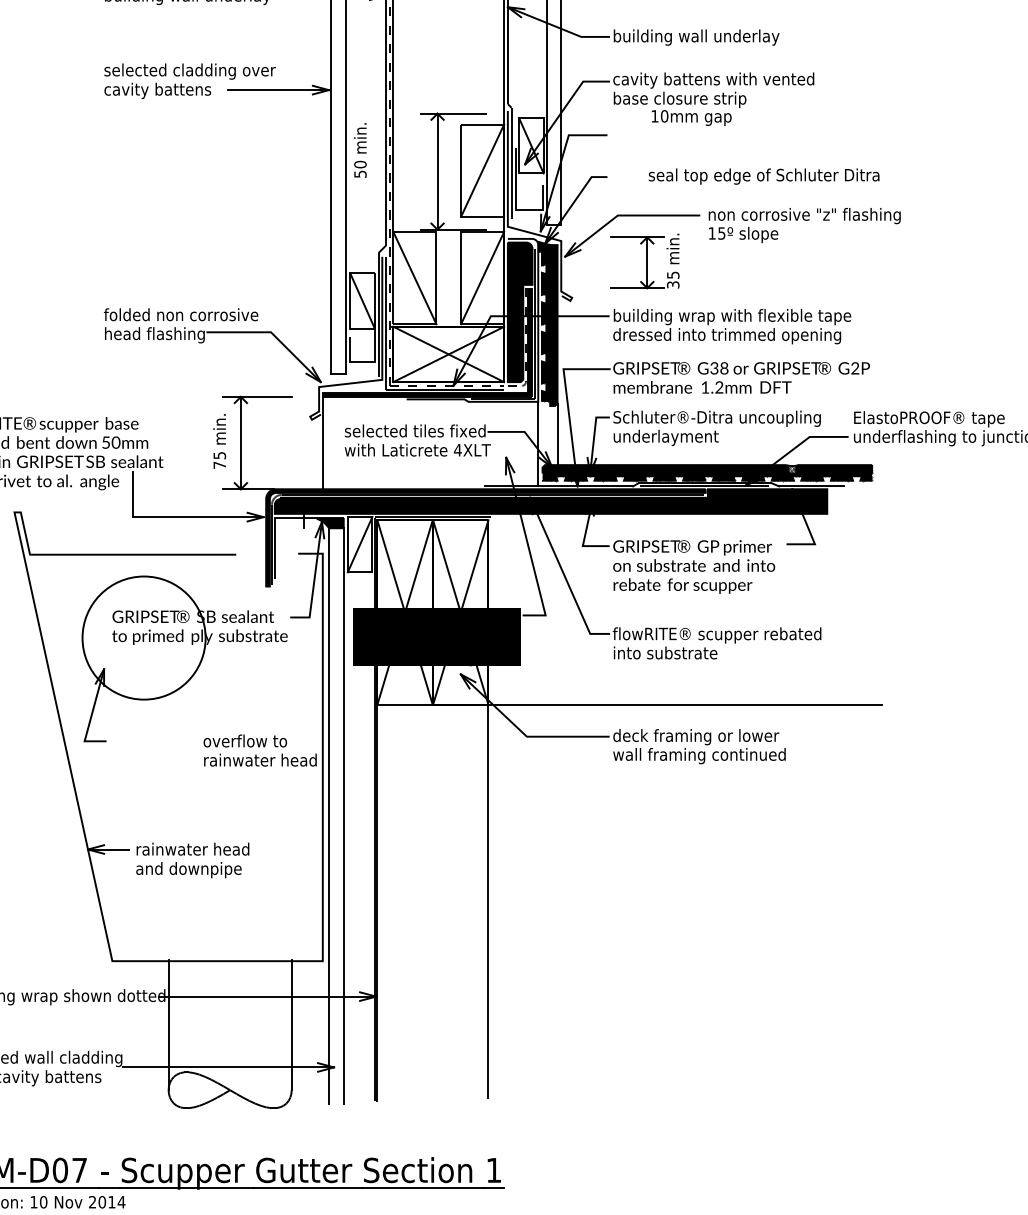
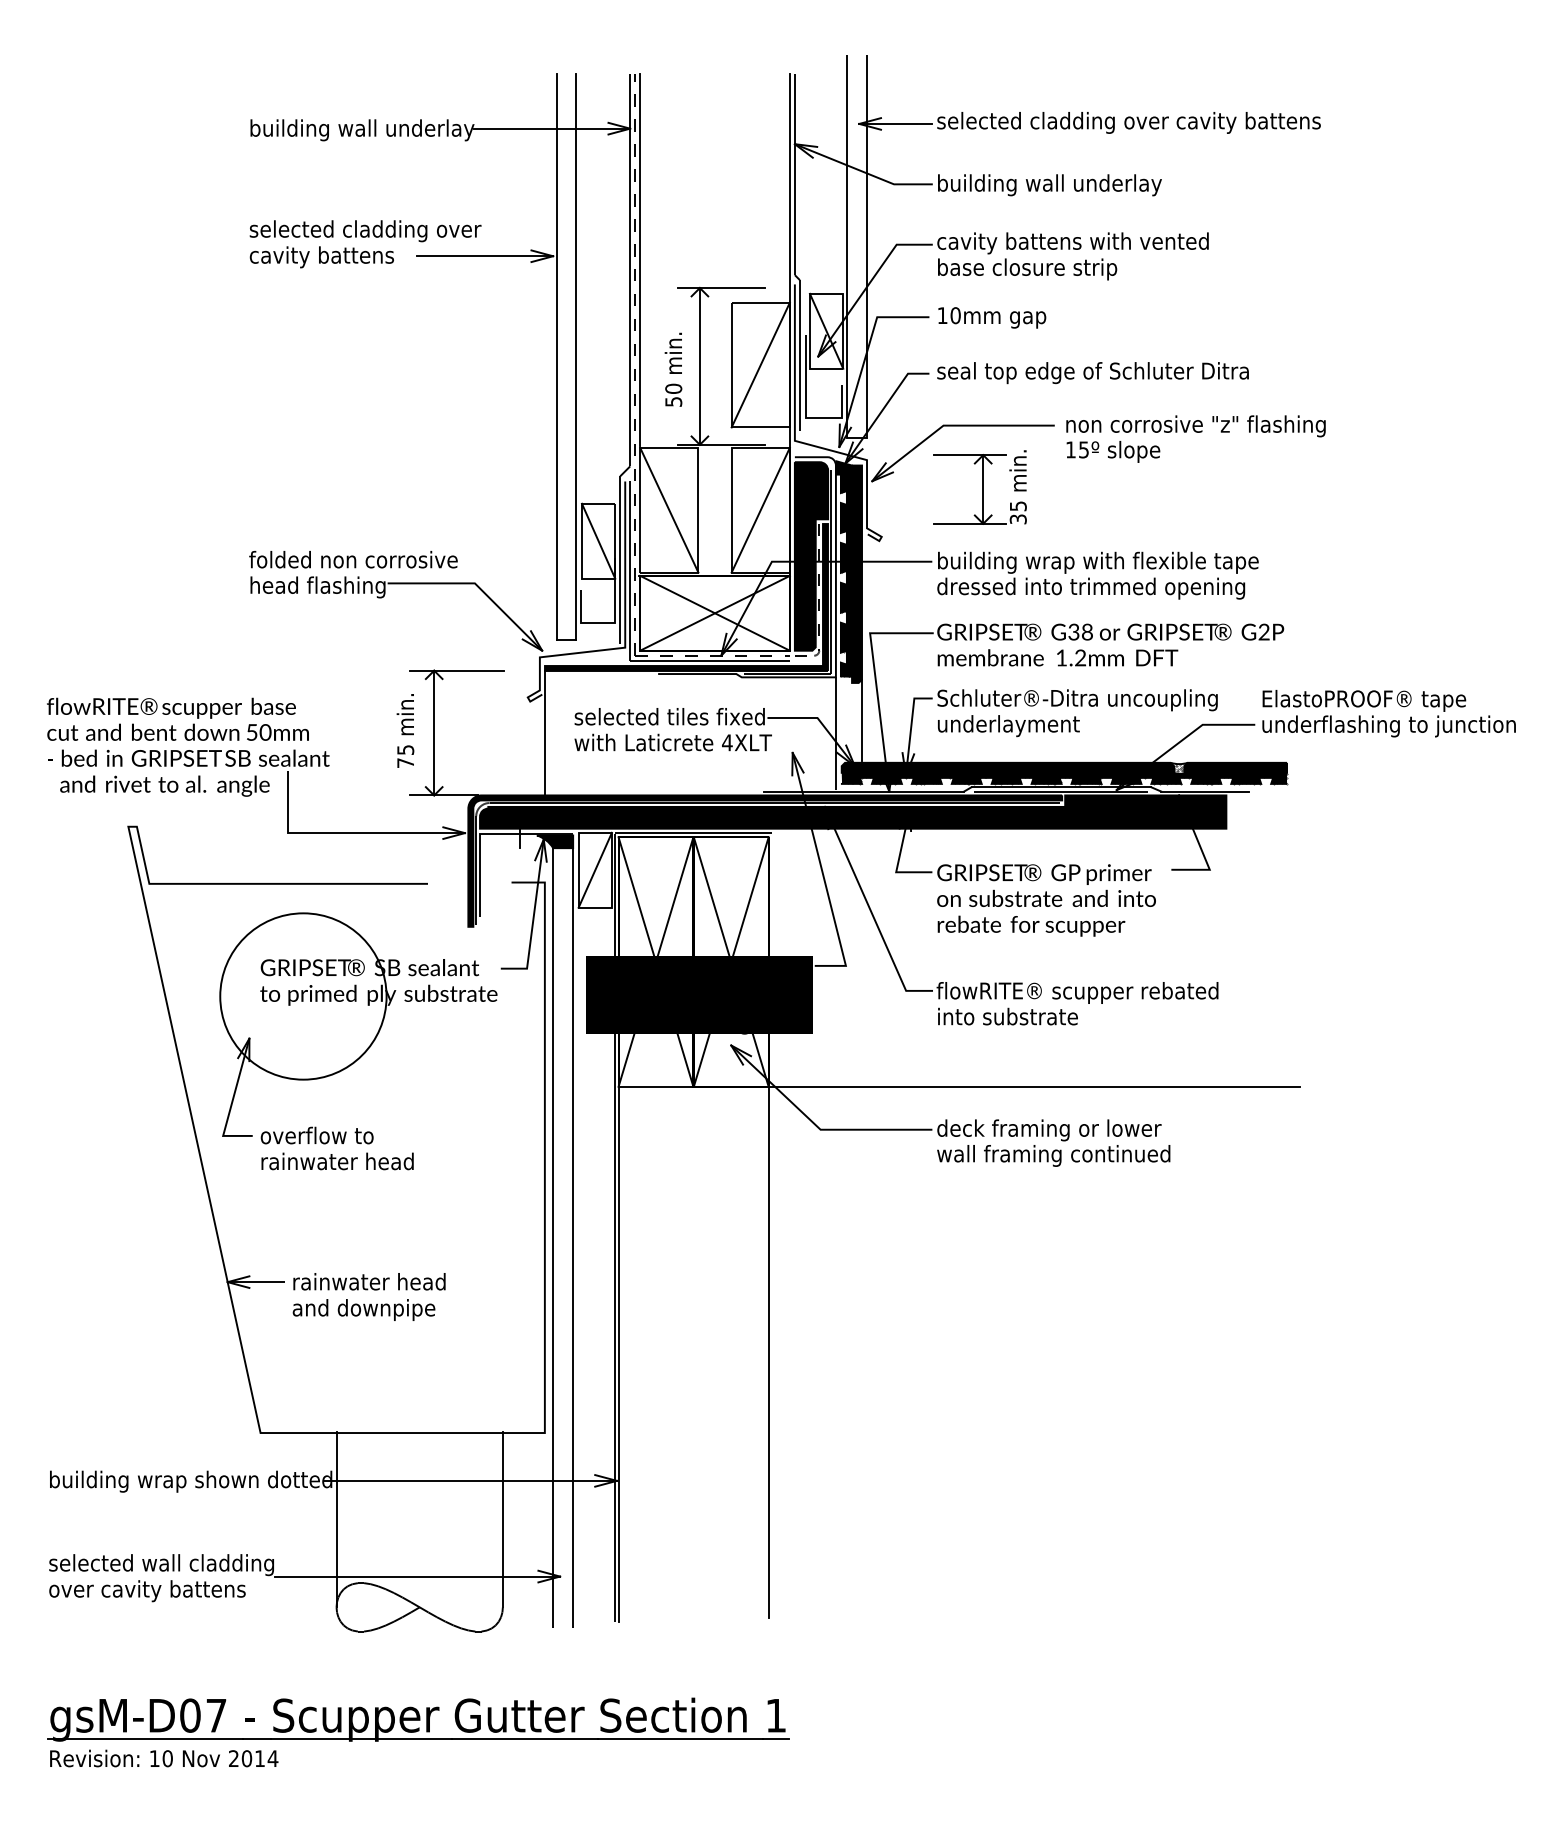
text: (691, 117) -> (992, 317), moved
text: (360, 150) -> (673, 369), moved
text: (763, 176) -> (1092, 373), moved
text: (259, 750) -> (336, 1148), moved

